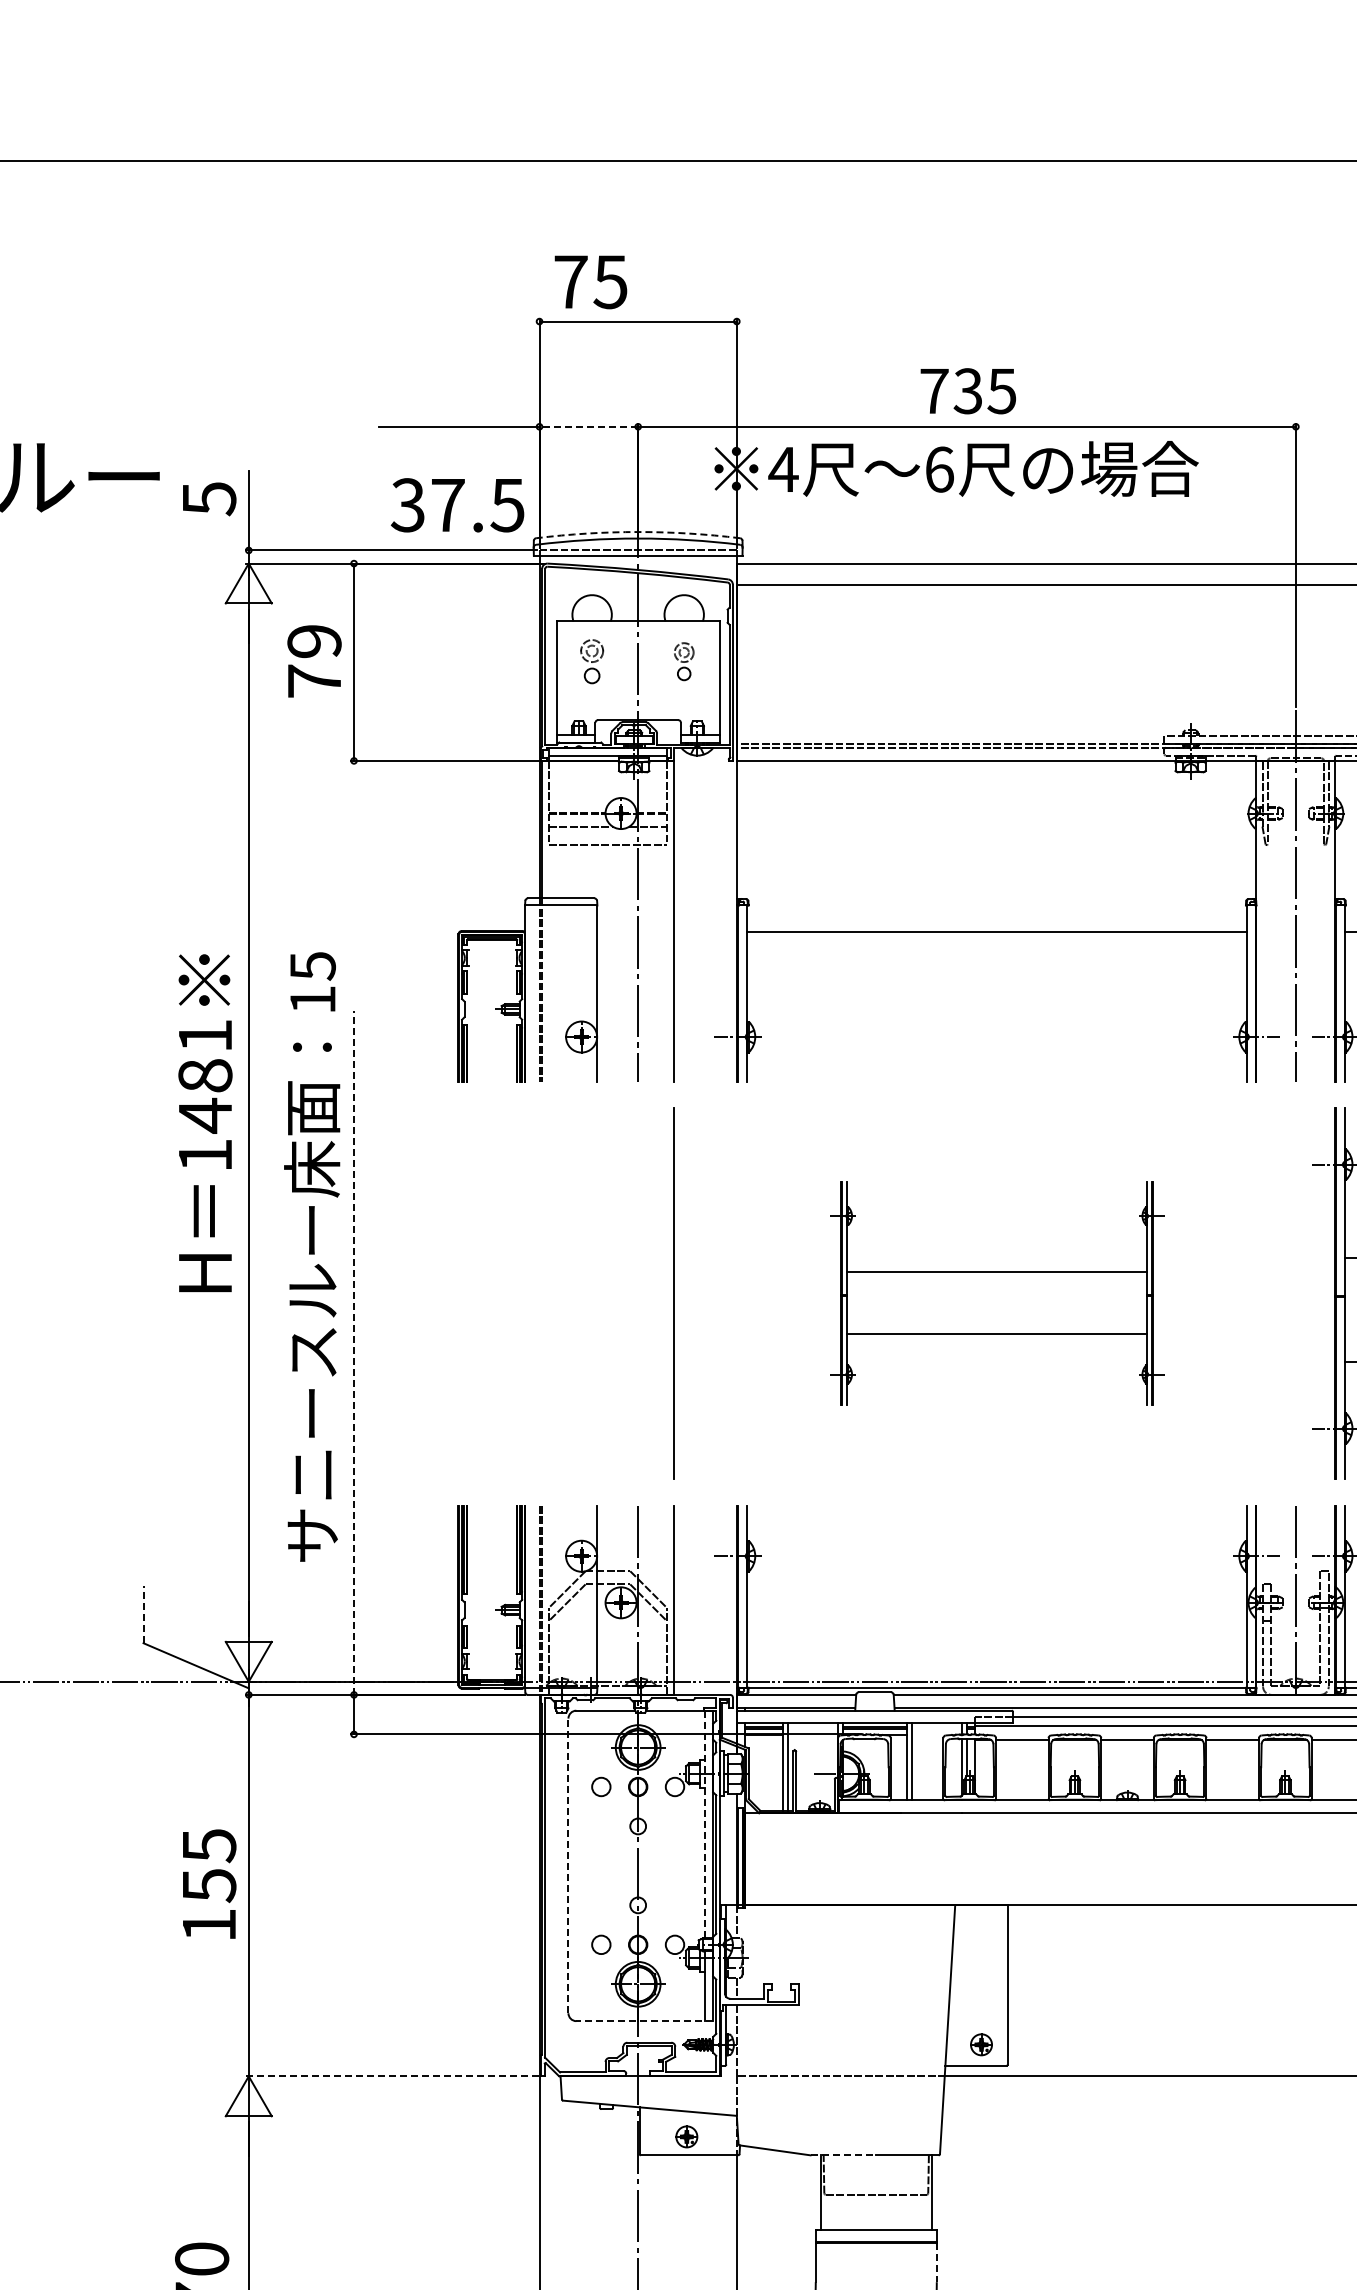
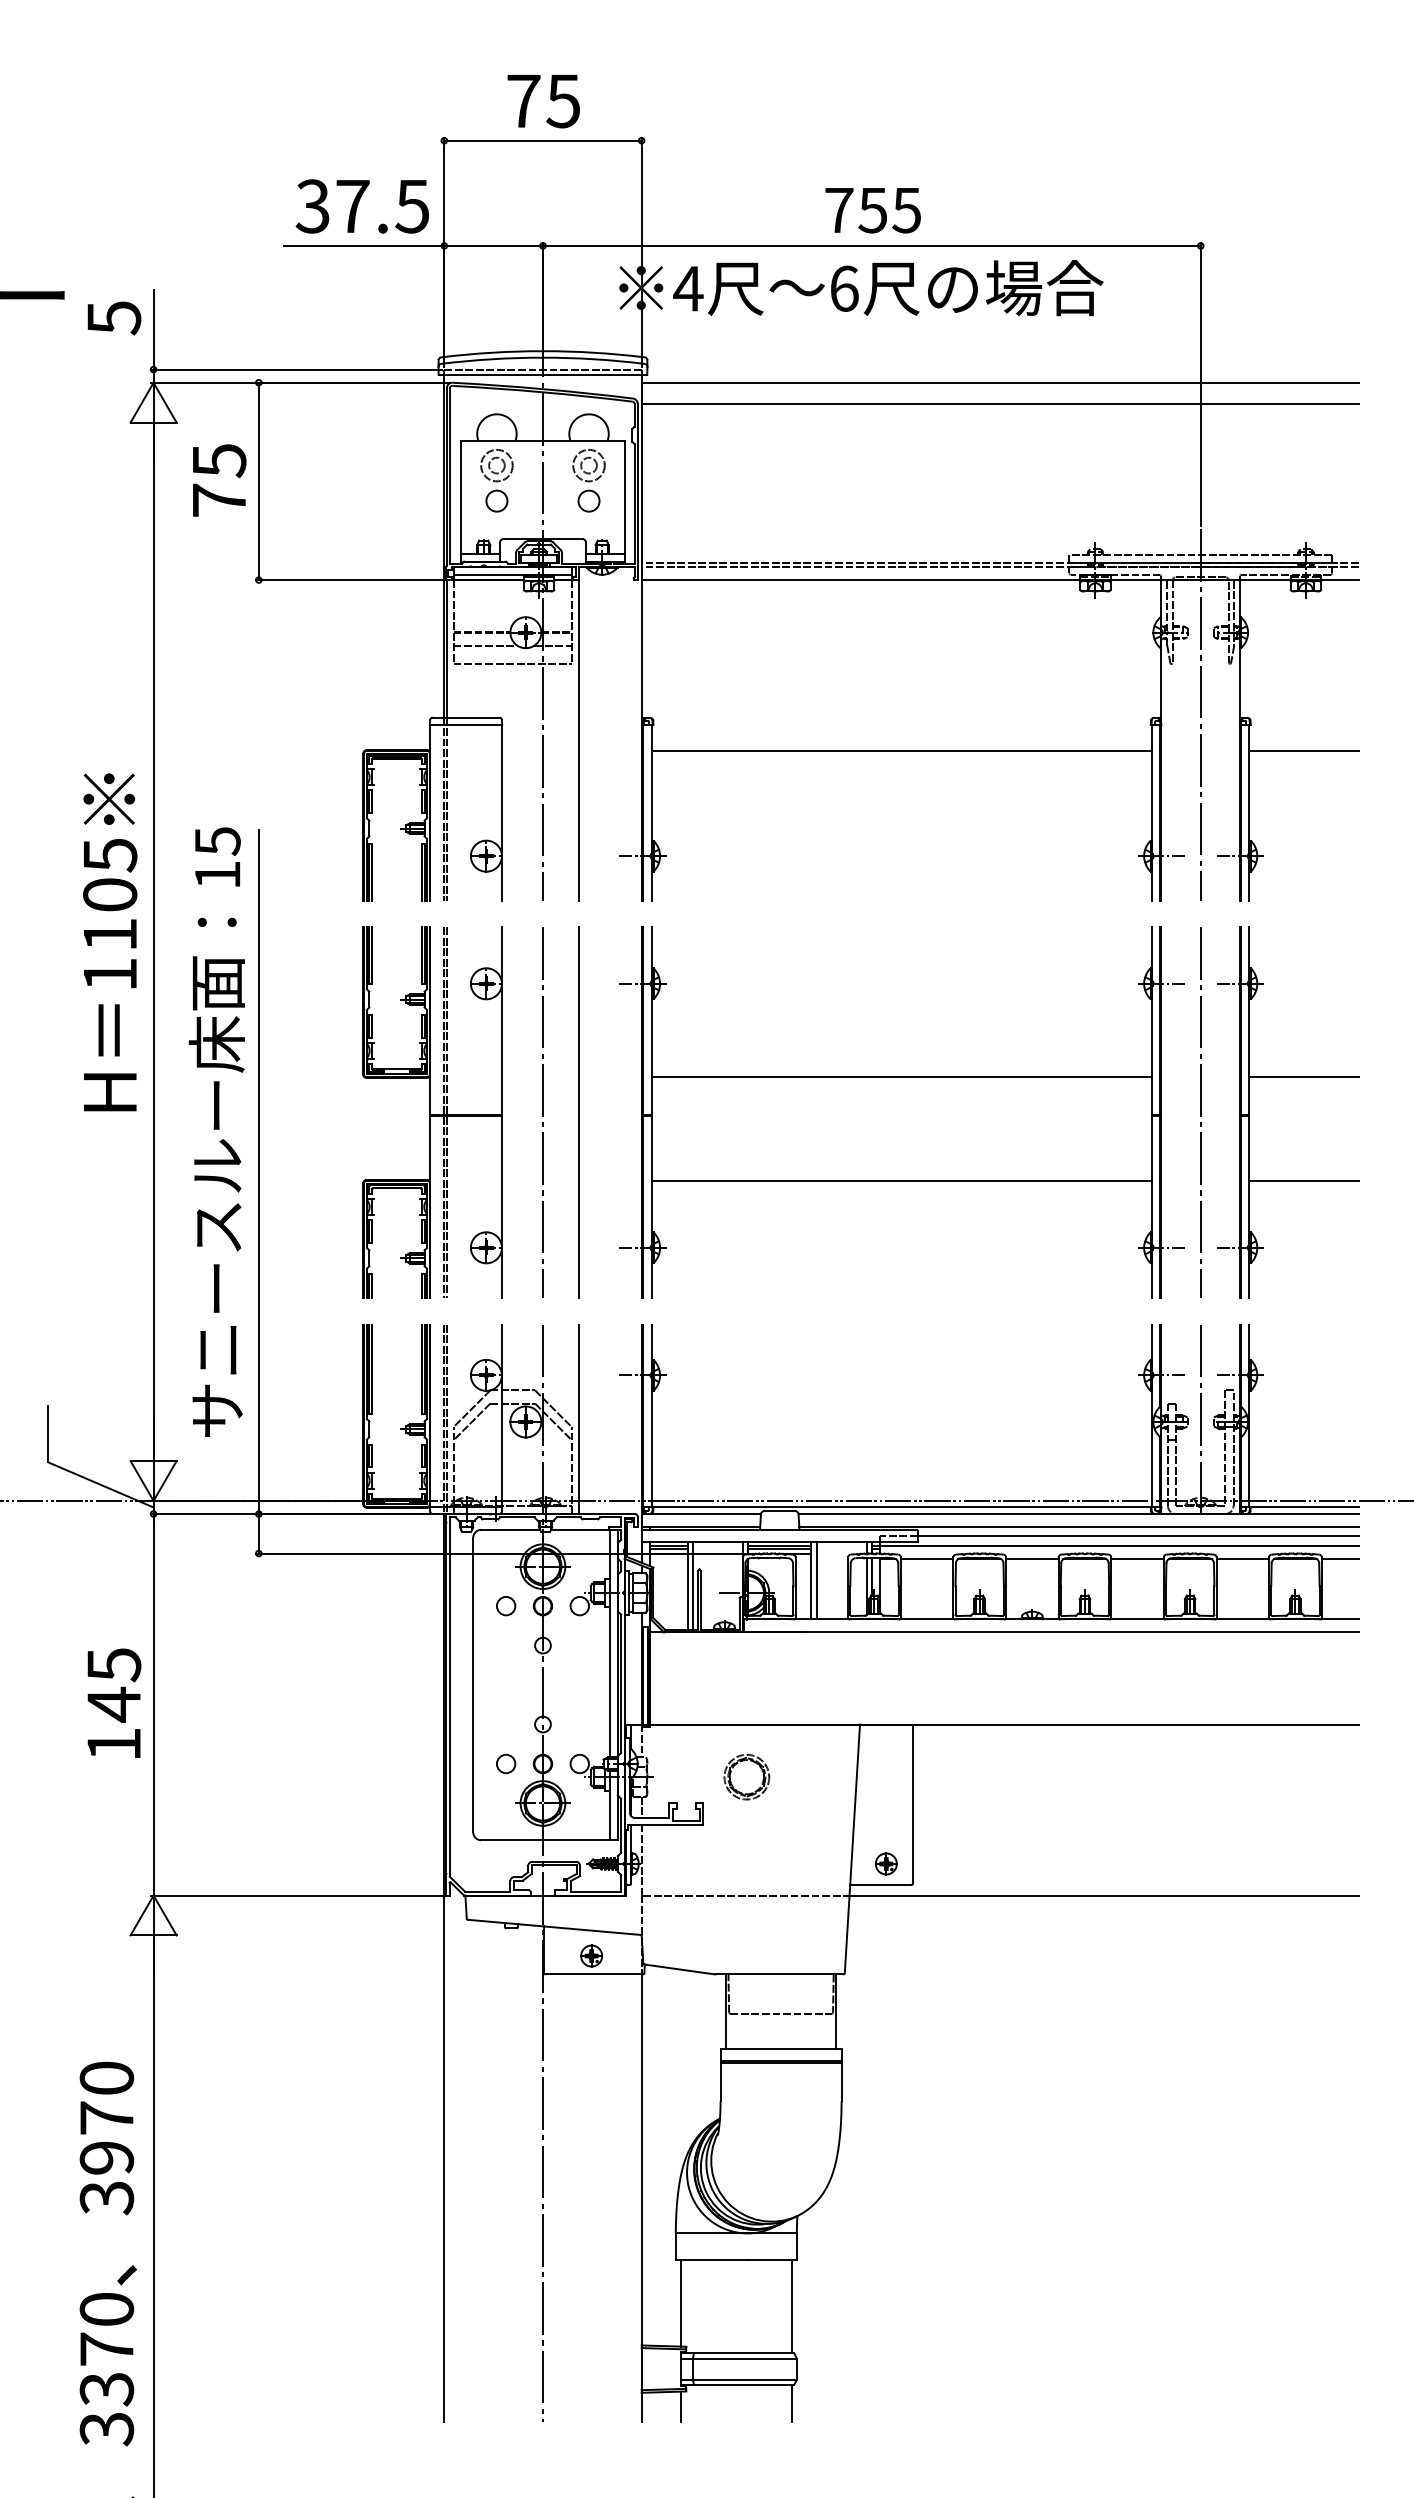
text: (590, 282) -> (543, 101), moved
text: (967, 391) -> (872, 210), 735 -> 755
line: (588, 426) -> (493, 245), dashed -> solid
text: (456, 505) -> (361, 206), moved
arc: (637, 532) -> (542, 351), dashed -> solid
text: (314, 642) -> (219, 461), 79 -> 75
part: (591, 661) -> (496, 480), size x1.43
part: (683, 661) -> (588, 480), size x1.67
text: (205, 1077) -> (110, 896), 1481 -> 1105
text: (311, 1256) -> (216, 1131), moved
part: (527, 1293) -> (432, 1112), added
line: (637, 1293) -> (542, 1112), added
part: (996, 1293) -> (901, 1112), size x1.67
line: (1295, 1293) -> (1200, 1112), added
line: (353, 1353) -> (258, 1172), dashed -> solid
line: (143, 1614) -> (48, 1433), dashed -> solid
line: (704, 1824) -> (609, 1643), dashed -> solid
line: (568, 1865) -> (473, 1684), dashed -> solid
text: (209, 1885) -> (114, 1704), 155 -> 145
part: (841, 1957) -> (746, 1776), added
line: (644, 2021) -> (549, 1840), dashed -> solid
line: (391, 2076) -> (296, 1895), dashed -> solid
line: (843, 2155) -> (748, 1974), dashed -> solid
line: (936, 2263) -> (841, 2082), dashed -> solid

